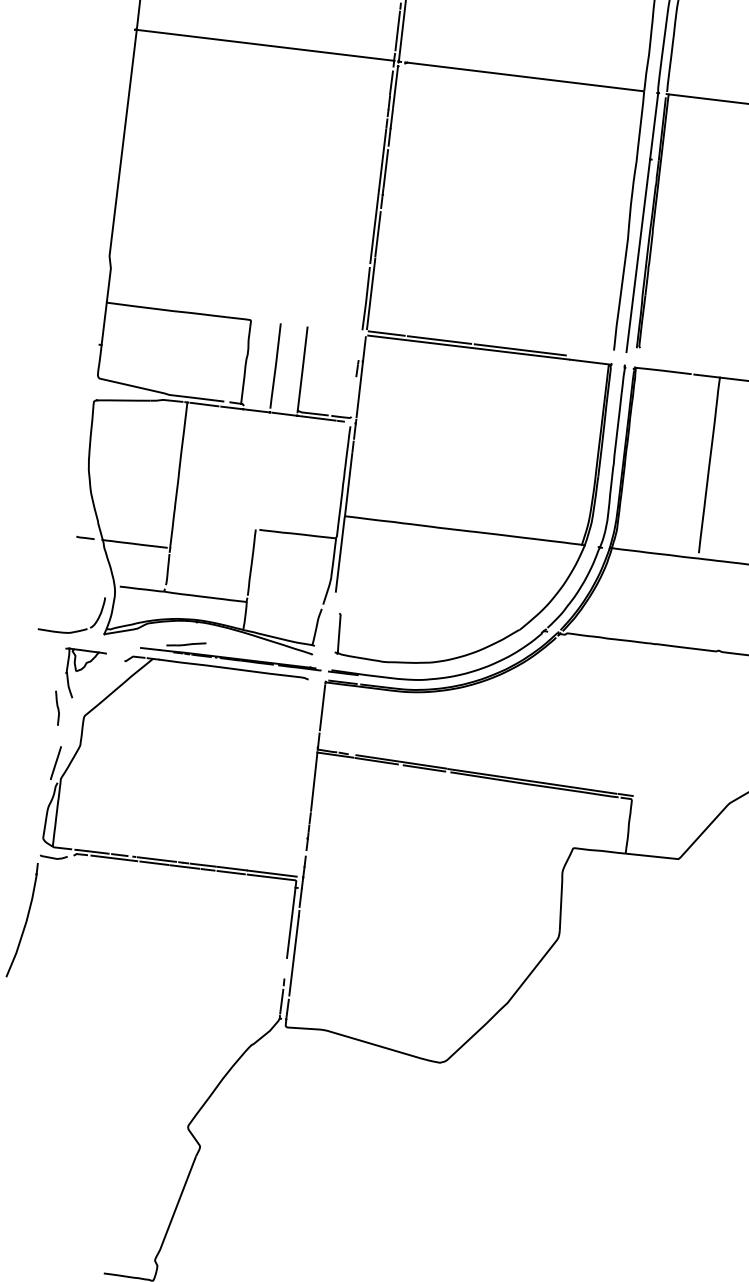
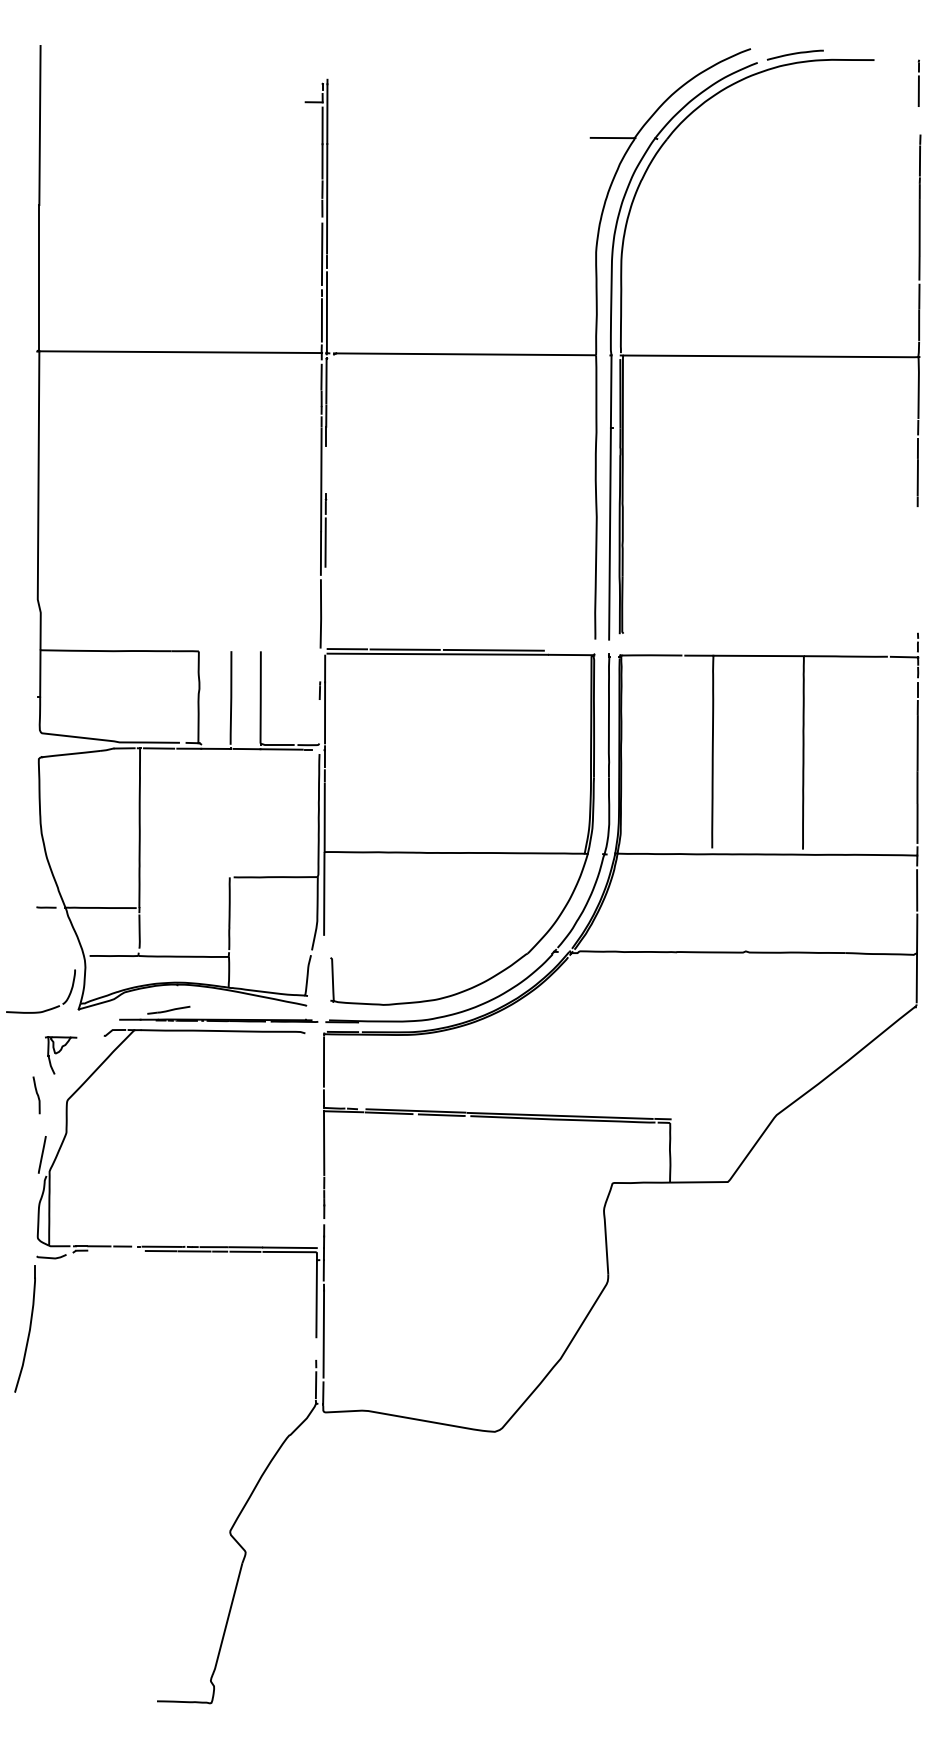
line: (385, 168) -> (325, 470), removed
line: (371, 293) -> (325, 607), removed
part: (82, 674) -> (60, 1055), size x0.7
line: (114, 858) -> (117, 1250), removed

